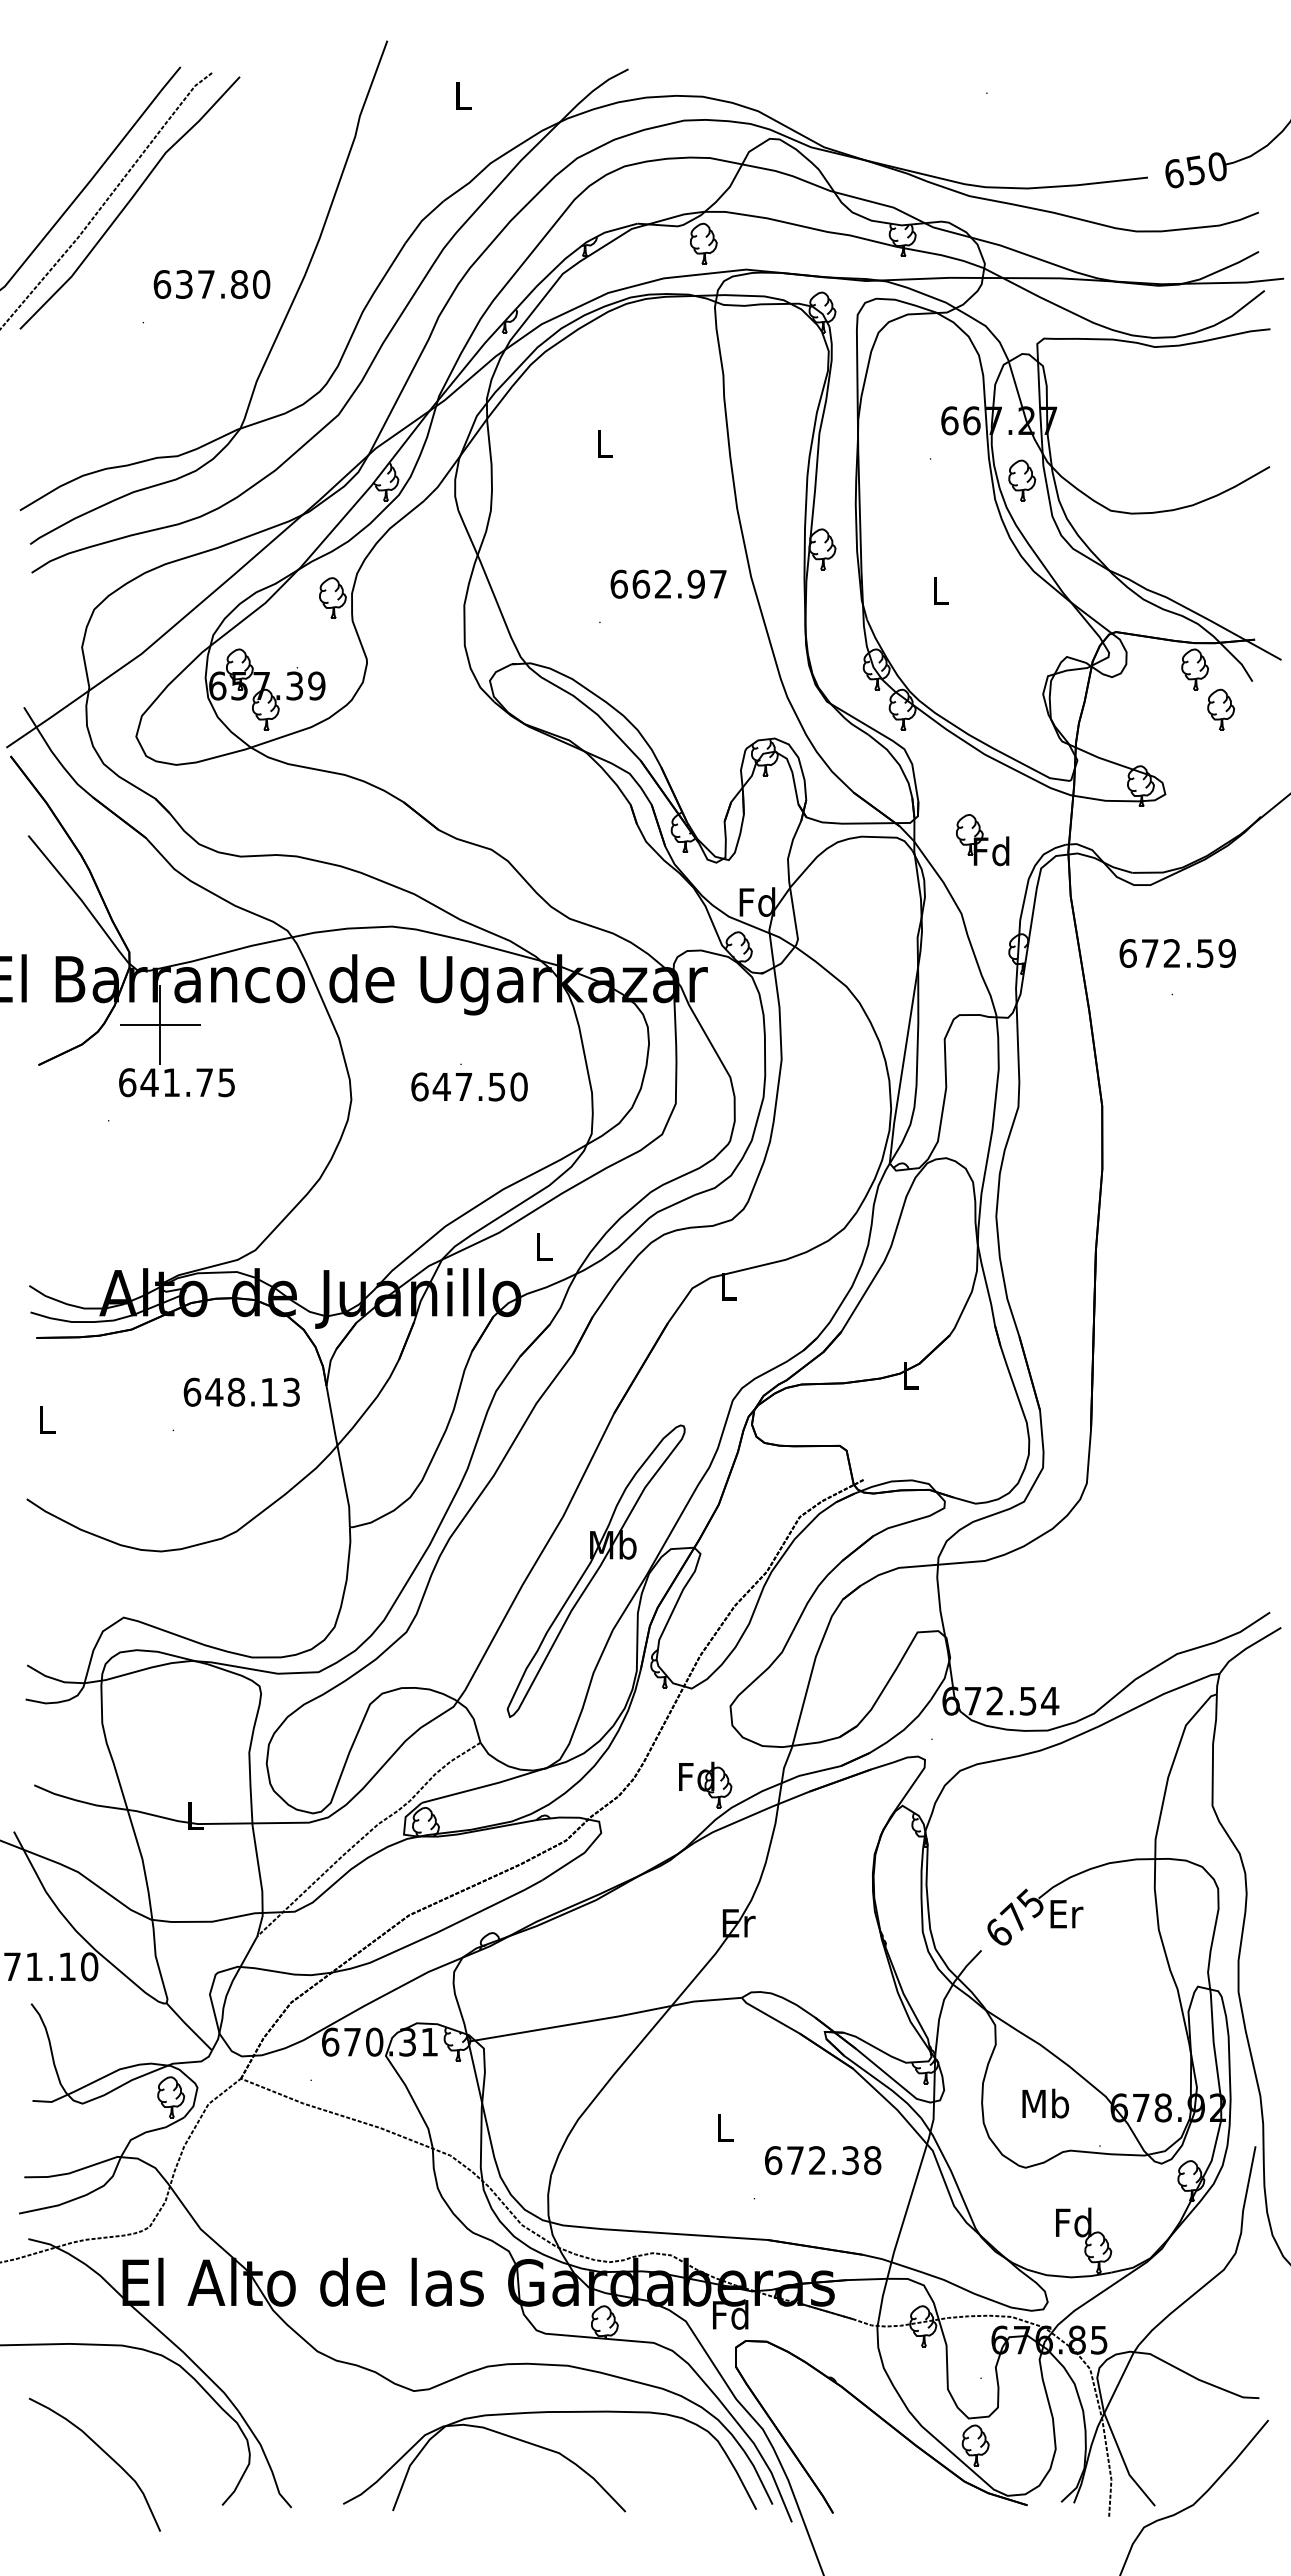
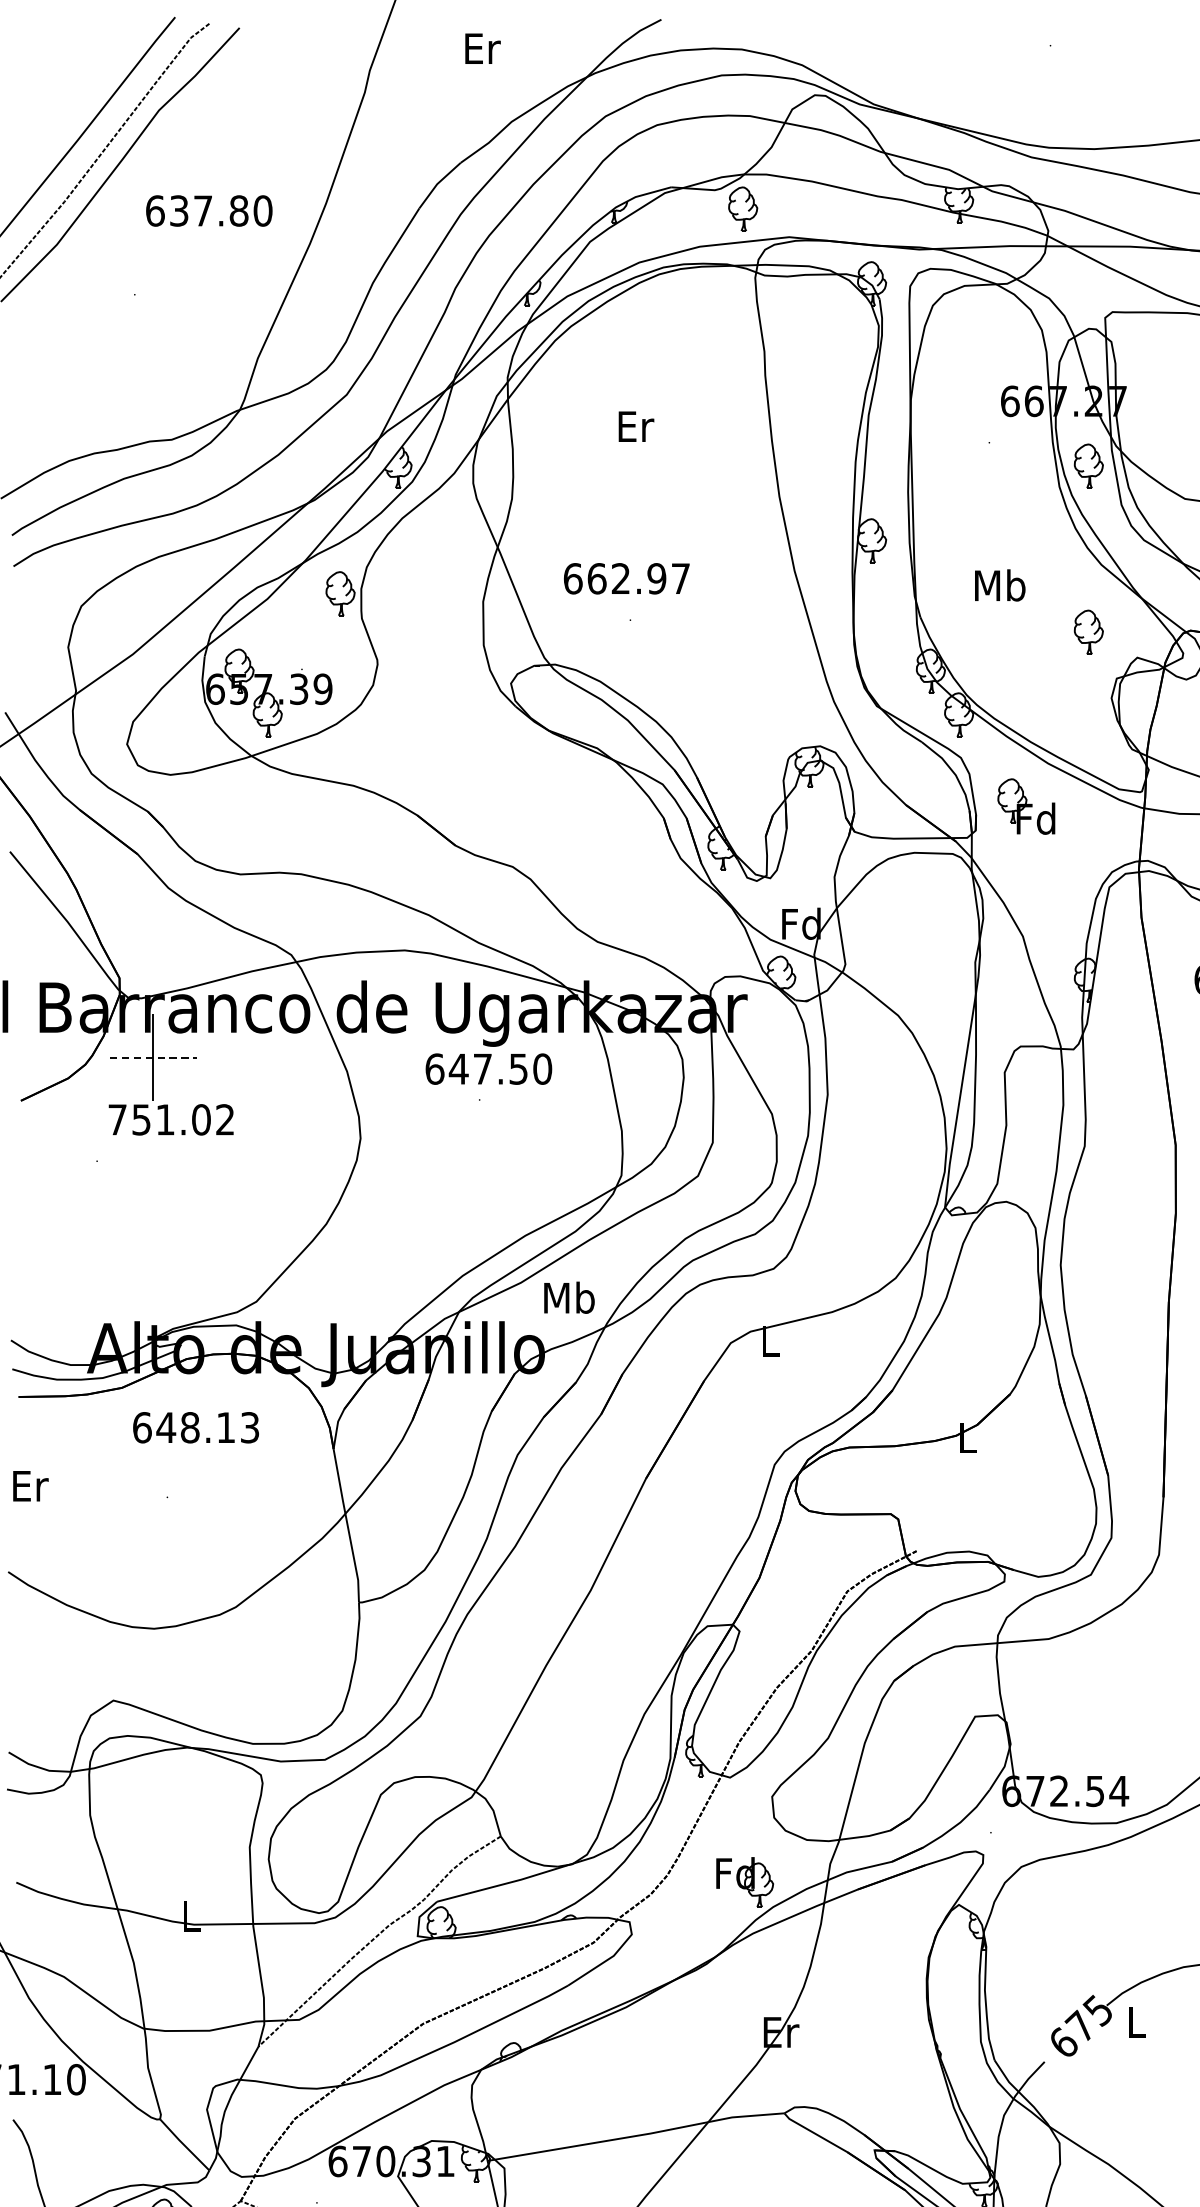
text: (463, 96) -> (482, 49), L -> Er
text: (211, 284) -> (208, 211), moved
text: (605, 444) -> (636, 427), L -> Er
text: (668, 583) -> (626, 577), moved
text: (940, 590) -> (1000, 585), L -> Mb
part: (1022, 633) -> (1089, 632), added
part: (982, 840) -> (1026, 807), moved
line: (160, 1025) -> (153, 1057), solid -> dashed
text: (176, 1082) -> (170, 1119), 641.75 -> 751.02
text: (469, 1086) -> (488, 1068), moved
text: (543, 1246) -> (569, 1297), L -> Mb
text: (241, 1391) -> (195, 1426), moved
text: (47, 1420) -> (30, 1486), L -> Er
part: (595, 1571) -> (625, 1650), removed
text: (1066, 1914) -> (1136, 2022), Er -> L

